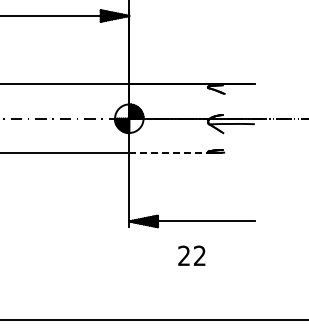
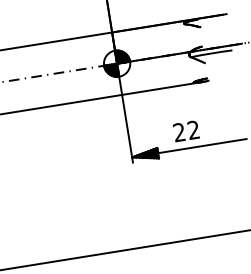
line: (173, 152) -> (162, 88), dashed -> solid
text: (191, 255) -> (186, 131), moved

